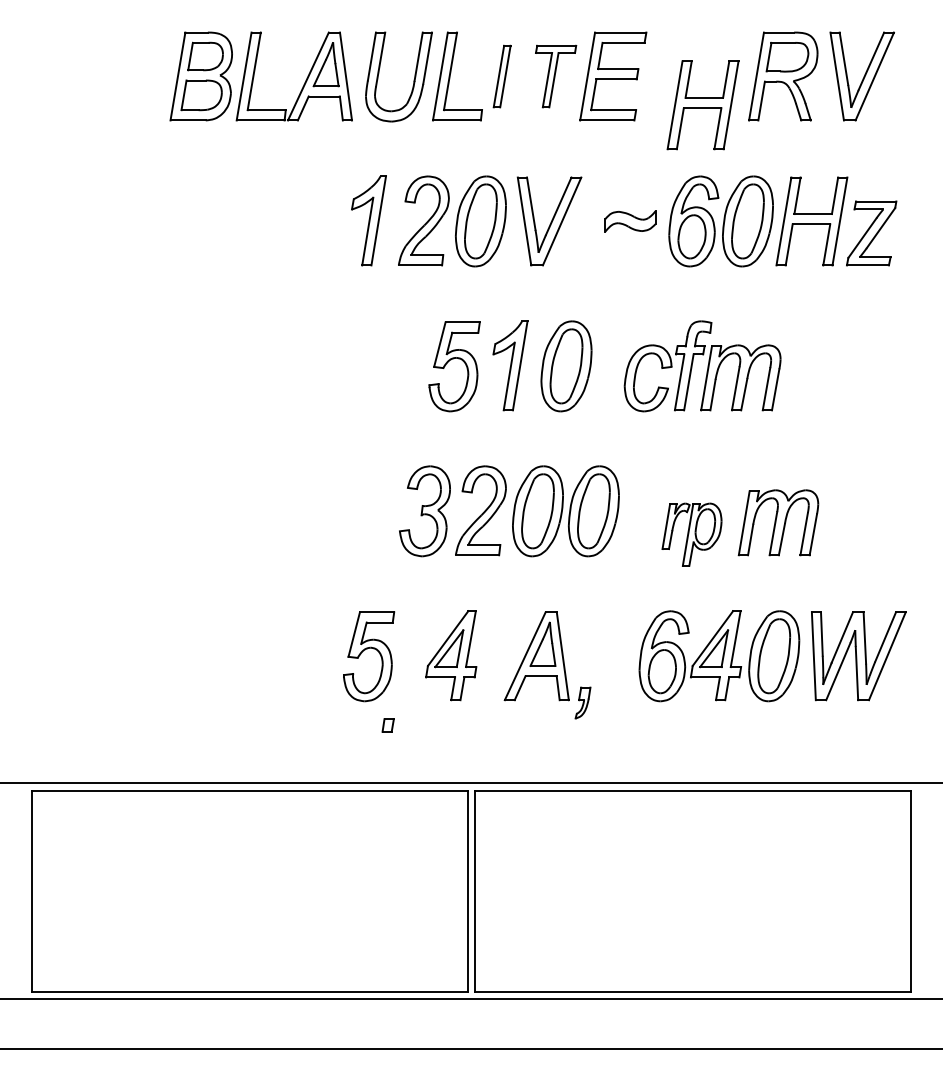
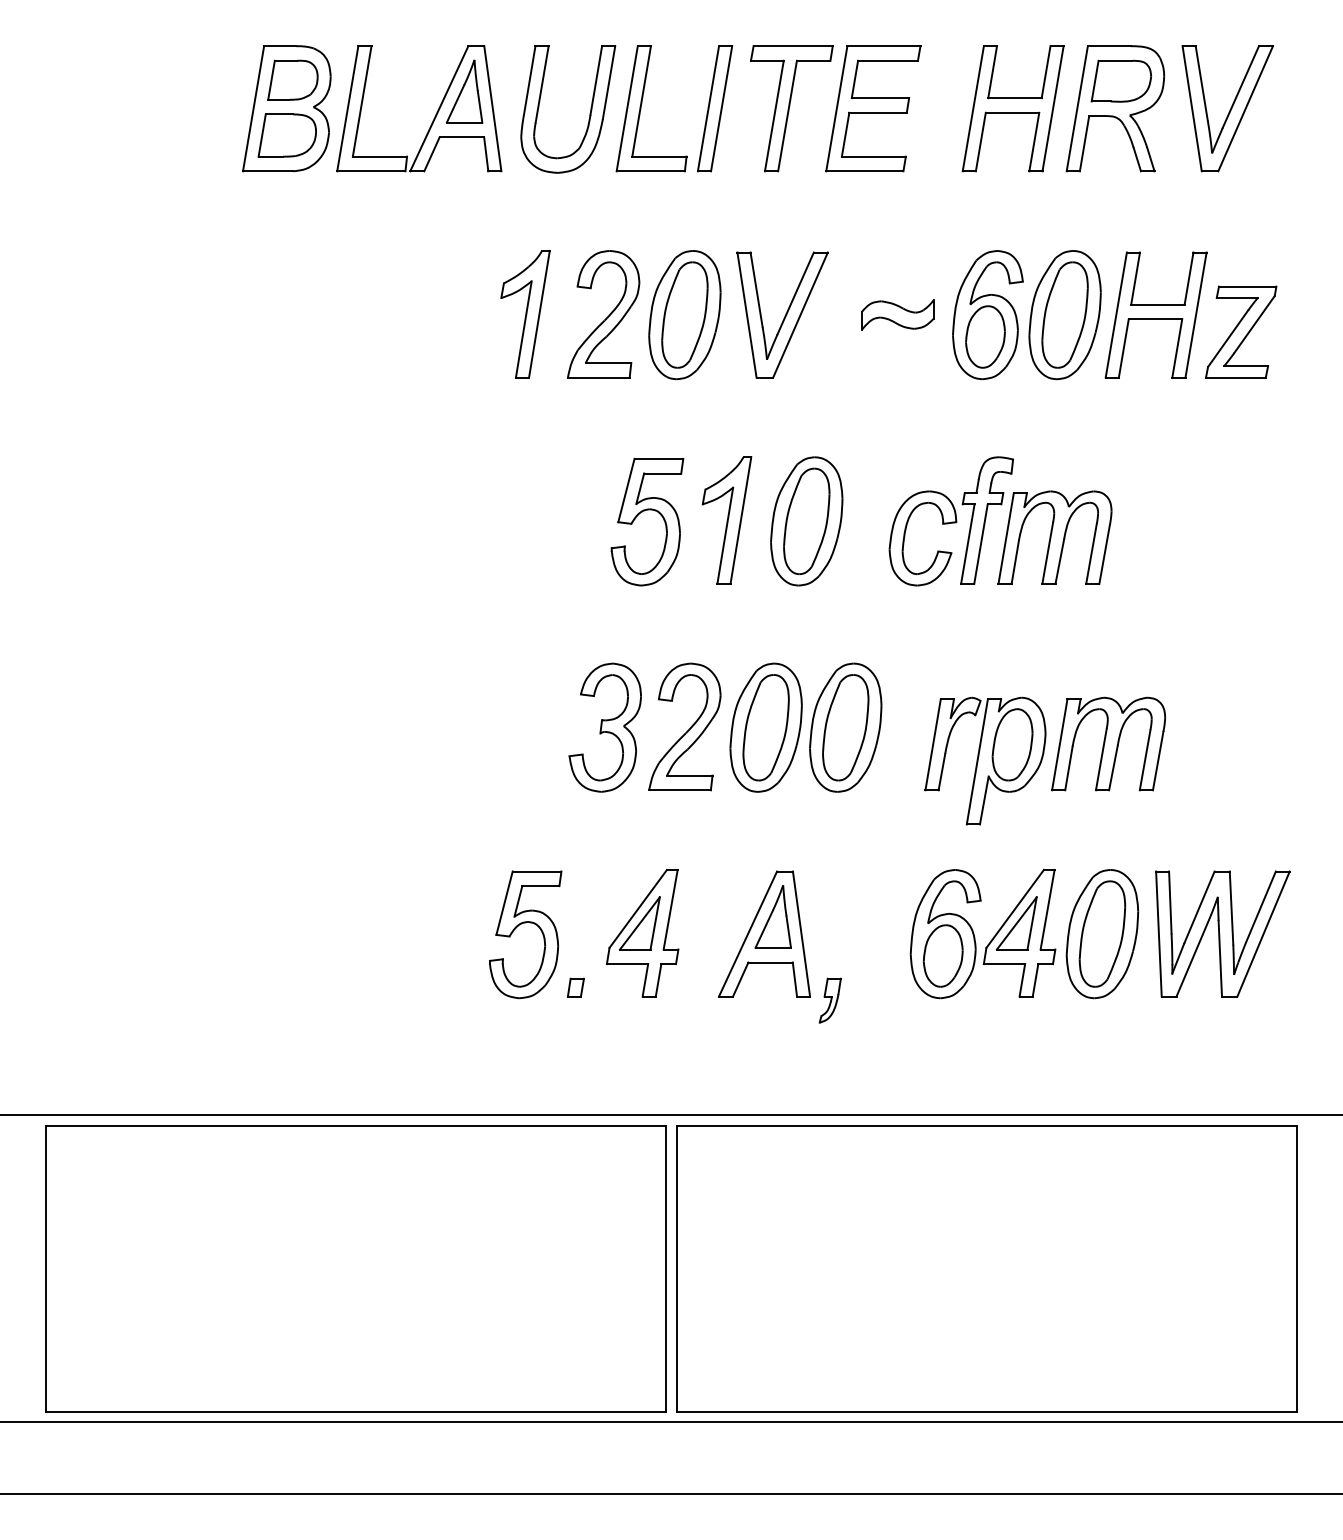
part: (502, 76) -> (715, 108), size x1.43
part: (555, 76) -> (791, 108), size x1.43
part: (702, 105) -> (1012, 108), moved
part: (692, 534) -> (985, 760), size x1.43
part: (387, 725) -> (575, 987), moved

